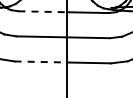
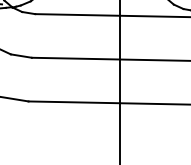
line: (43, 11) -> (78, 14), dashed -> solid
line: (41, 61) -> (75, 101), dashed -> solid

